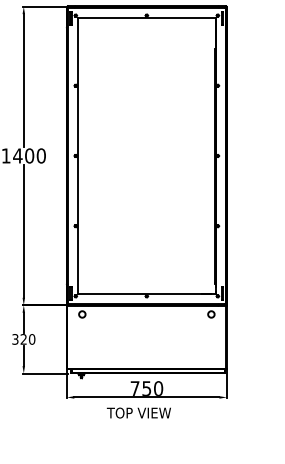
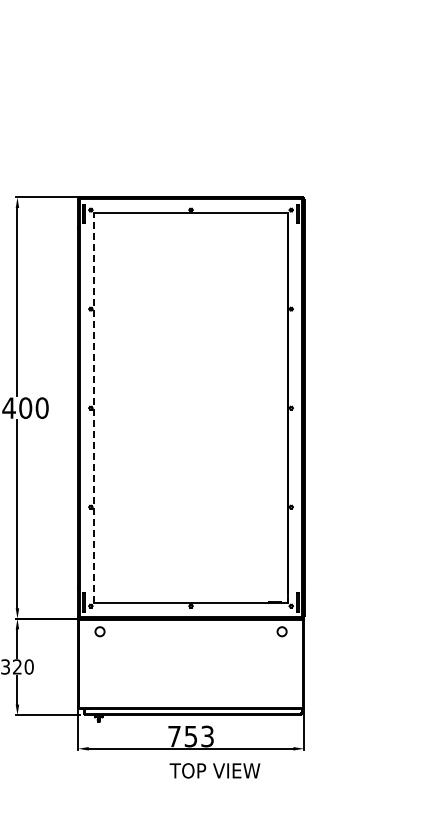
line: (77, 155) -> (93, 407), solid -> dashed
text: (158, 388) -> (207, 736), 750 -> 753
text: (138, 412) -> (214, 770), moved

